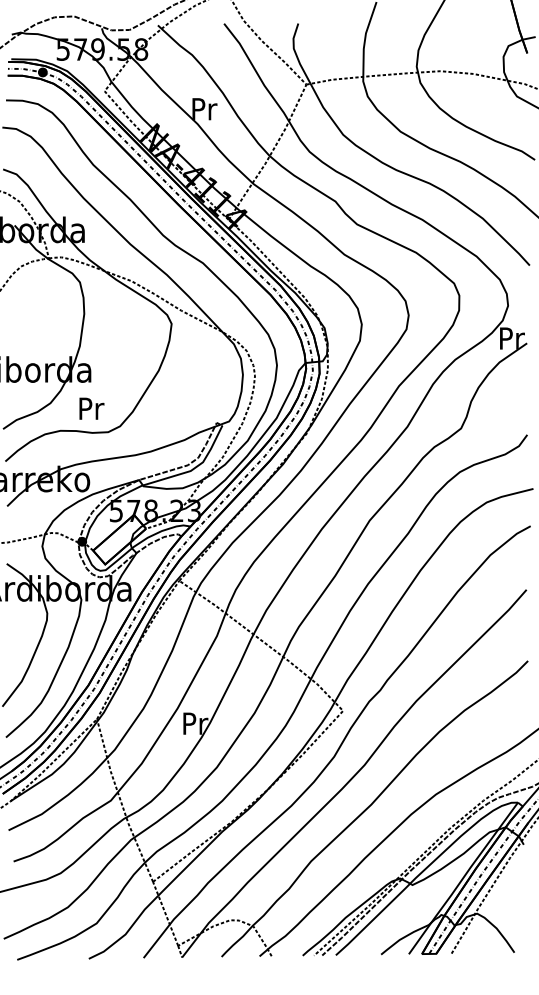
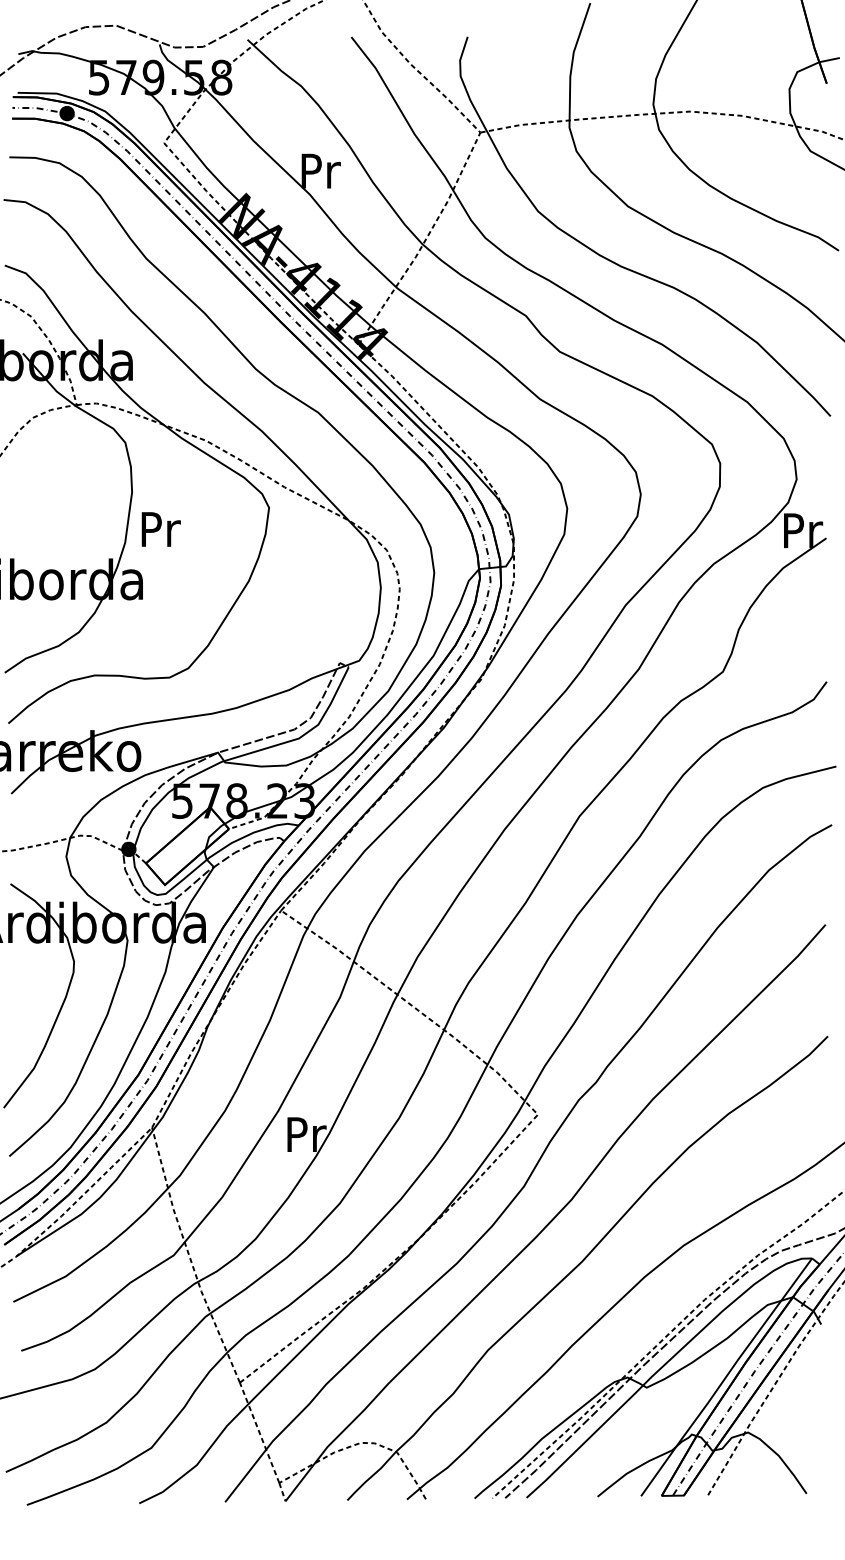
text: (91, 408) -> (160, 529), moved

